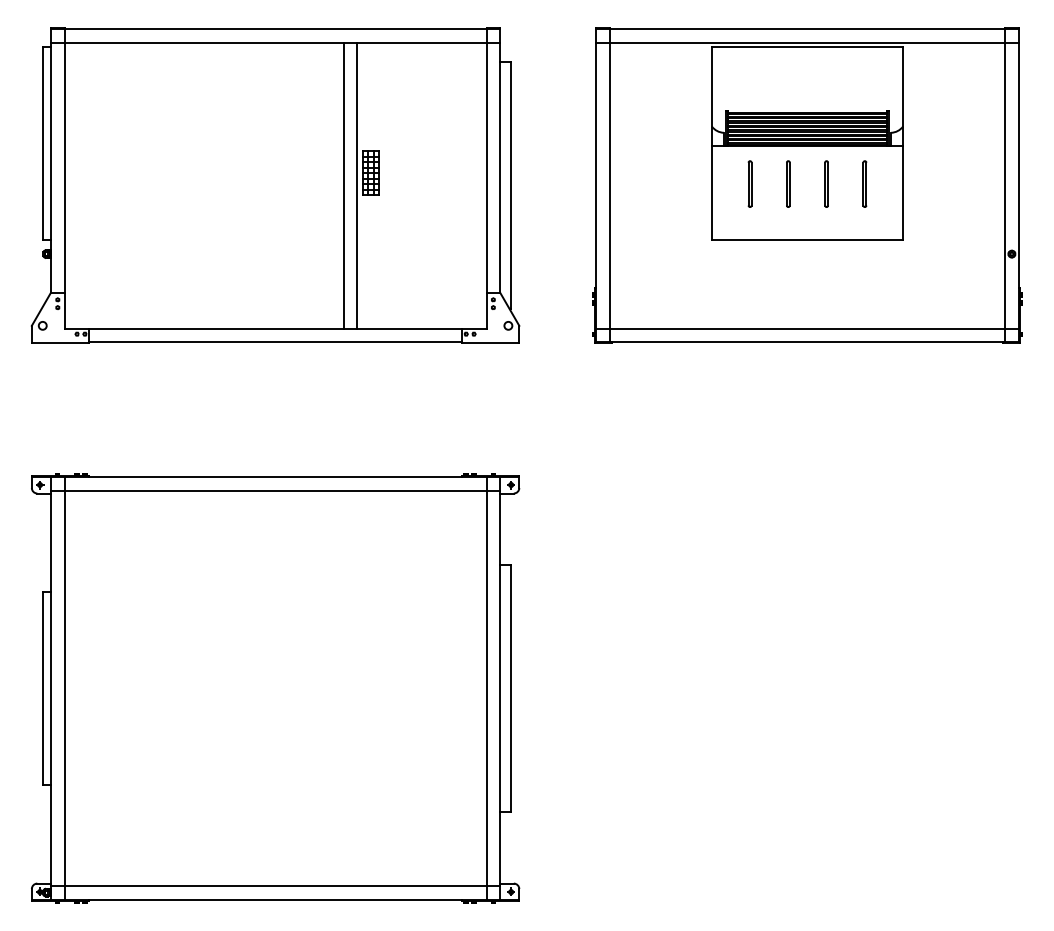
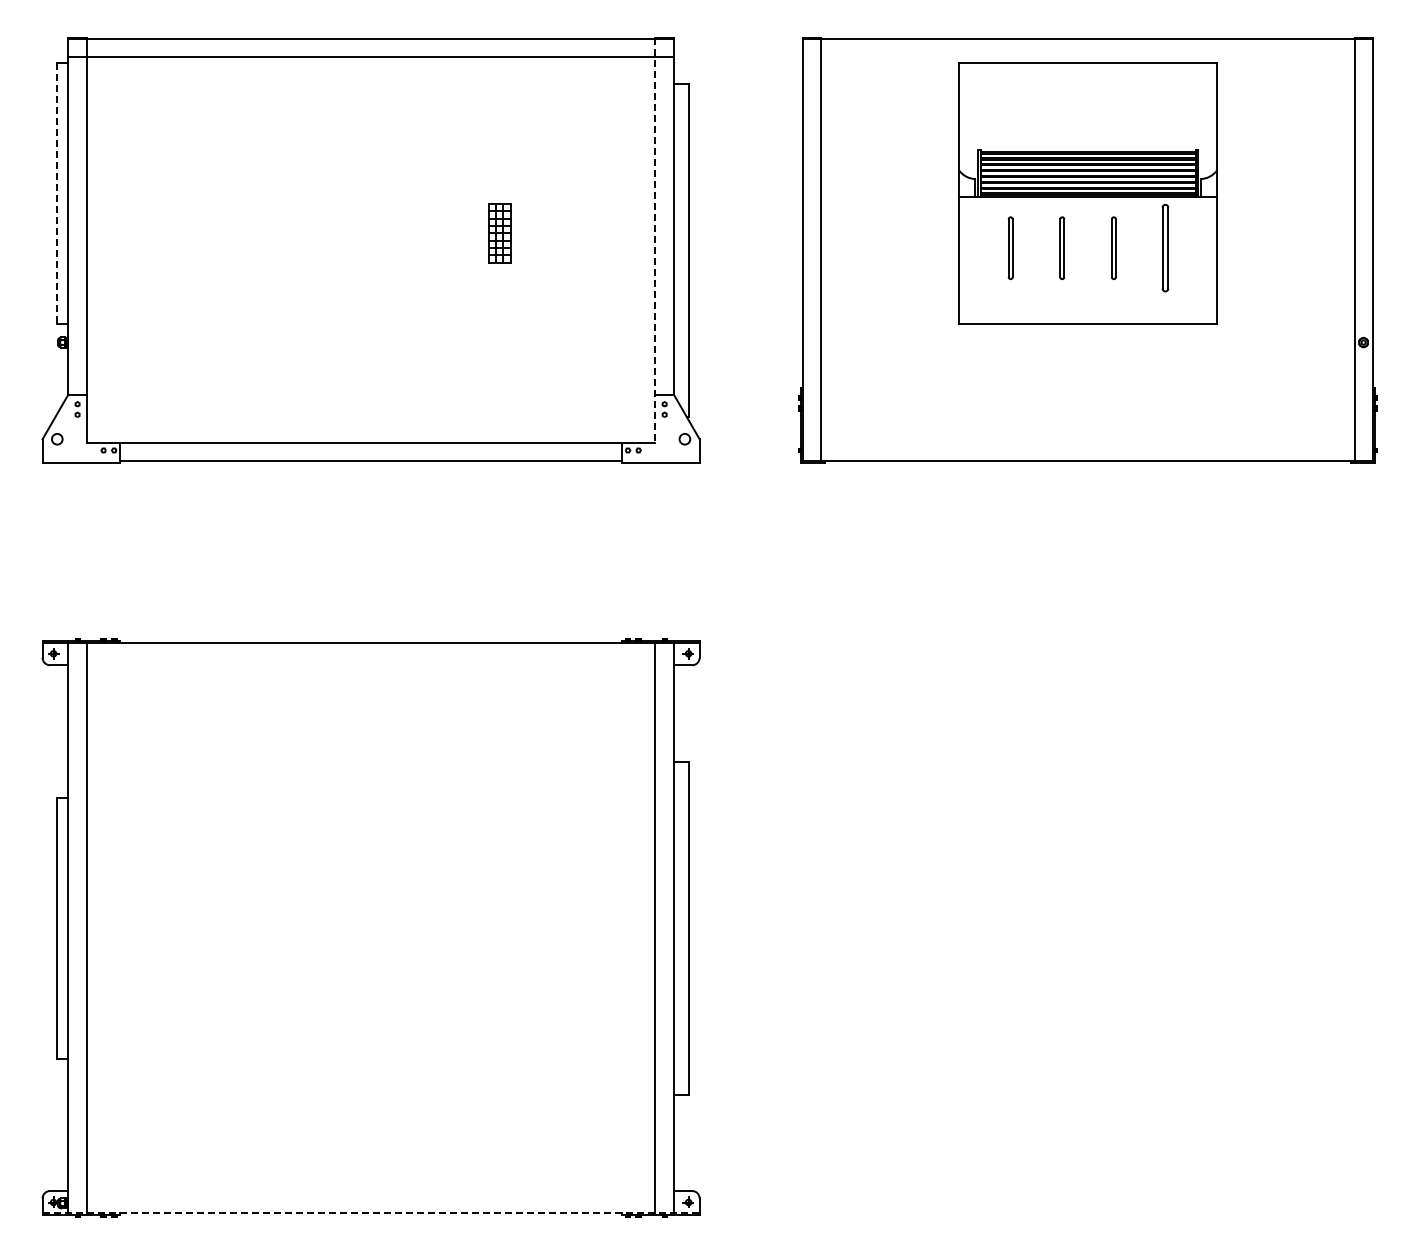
line: (807, 42) -> (1087, 57), removed
line: (42, 144) -> (57, 194), solid -> dashed
line: (486, 178) -> (655, 240), solid -> dashed
part: (864, 184) -> (1165, 248), size x1.4
line: (343, 185) -> (462, 249), removed
line: (357, 185) -> (481, 249), removed
line: (807, 328) -> (1087, 442), removed
line: (275, 490) -> (370, 661), removed
line: (275, 886) -> (370, 1194), removed
line: (275, 900) -> (371, 1213), solid -> dashed

